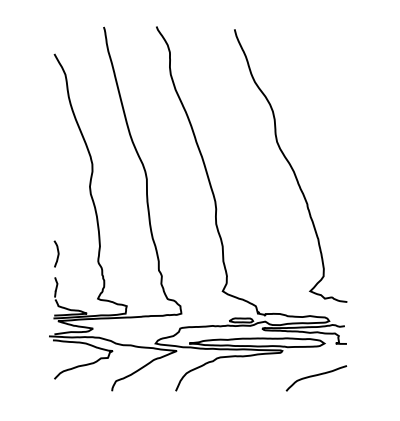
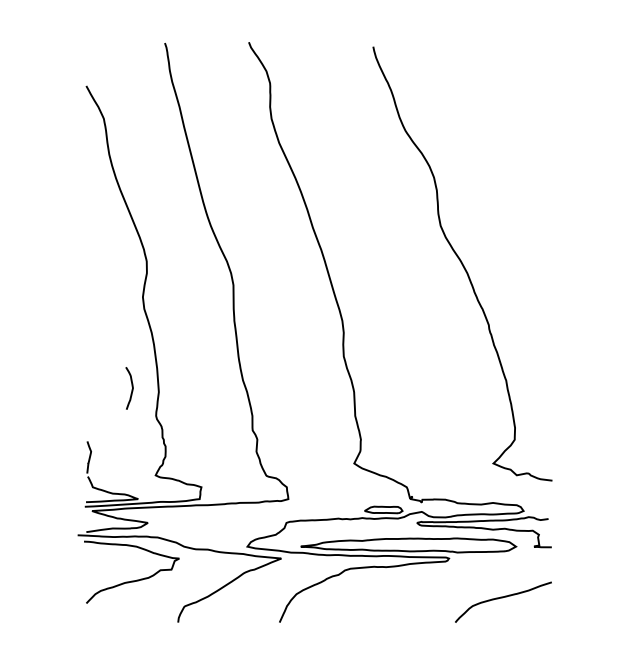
curve: (57, 253) -> (131, 387), moved

